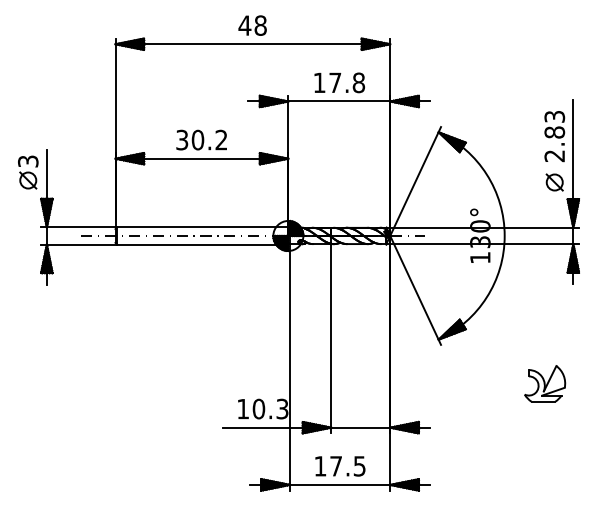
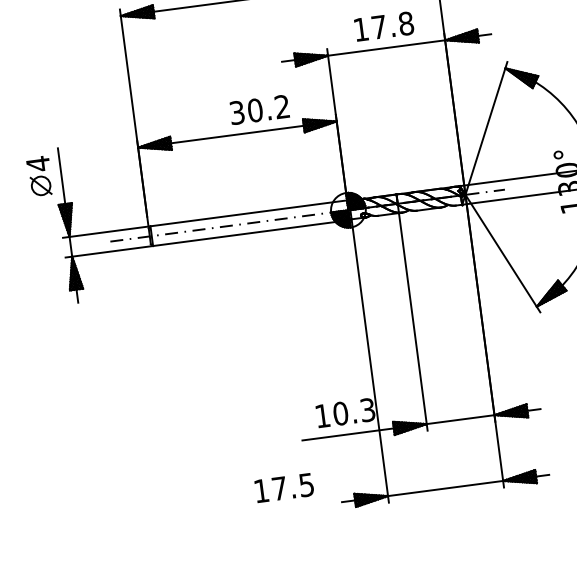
text: (201, 139) -> (259, 109), moved
text: (28, 161) -> (38, 164), 3 -> 4
text: (340, 466) -> (284, 488), moved

